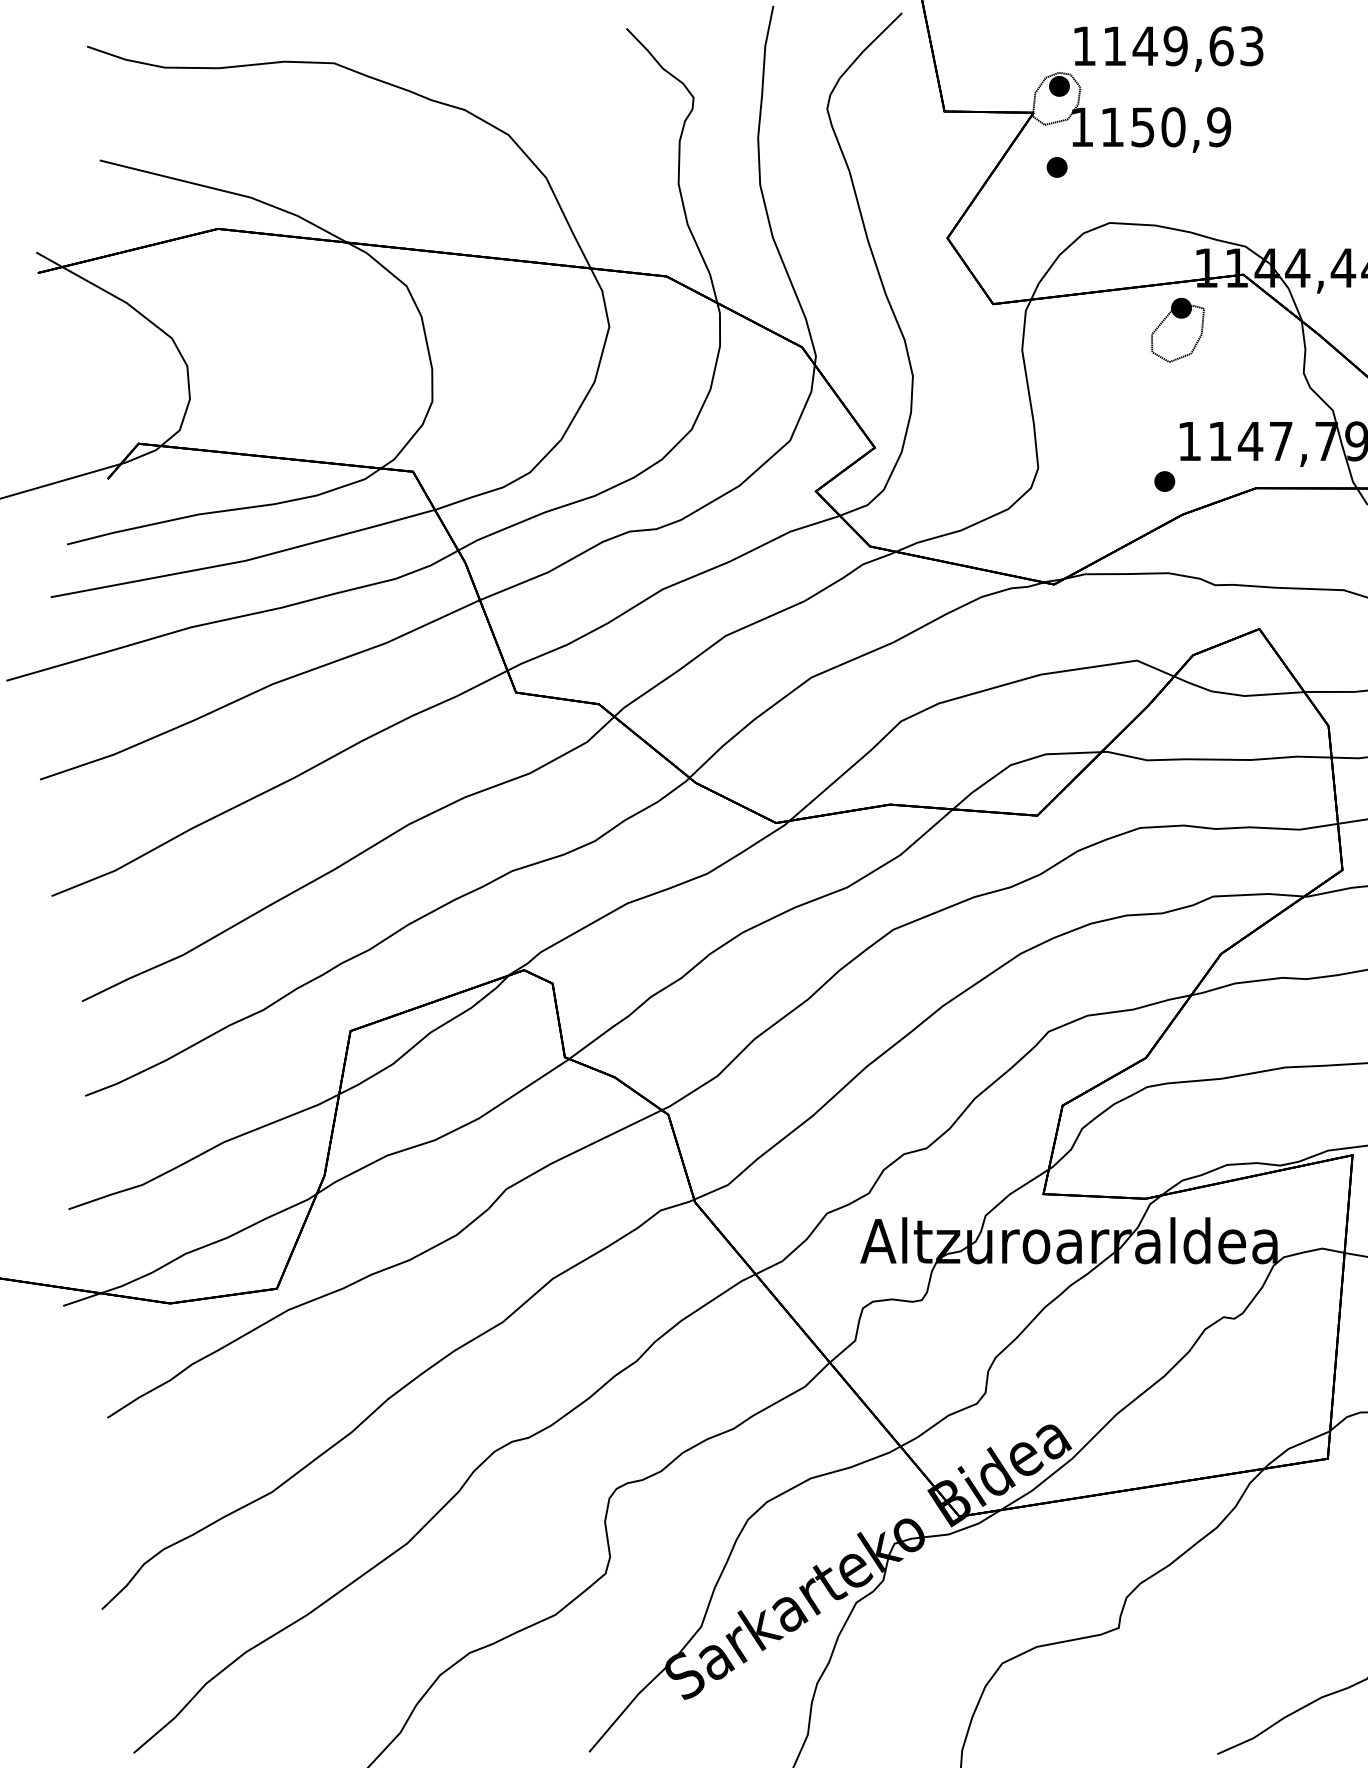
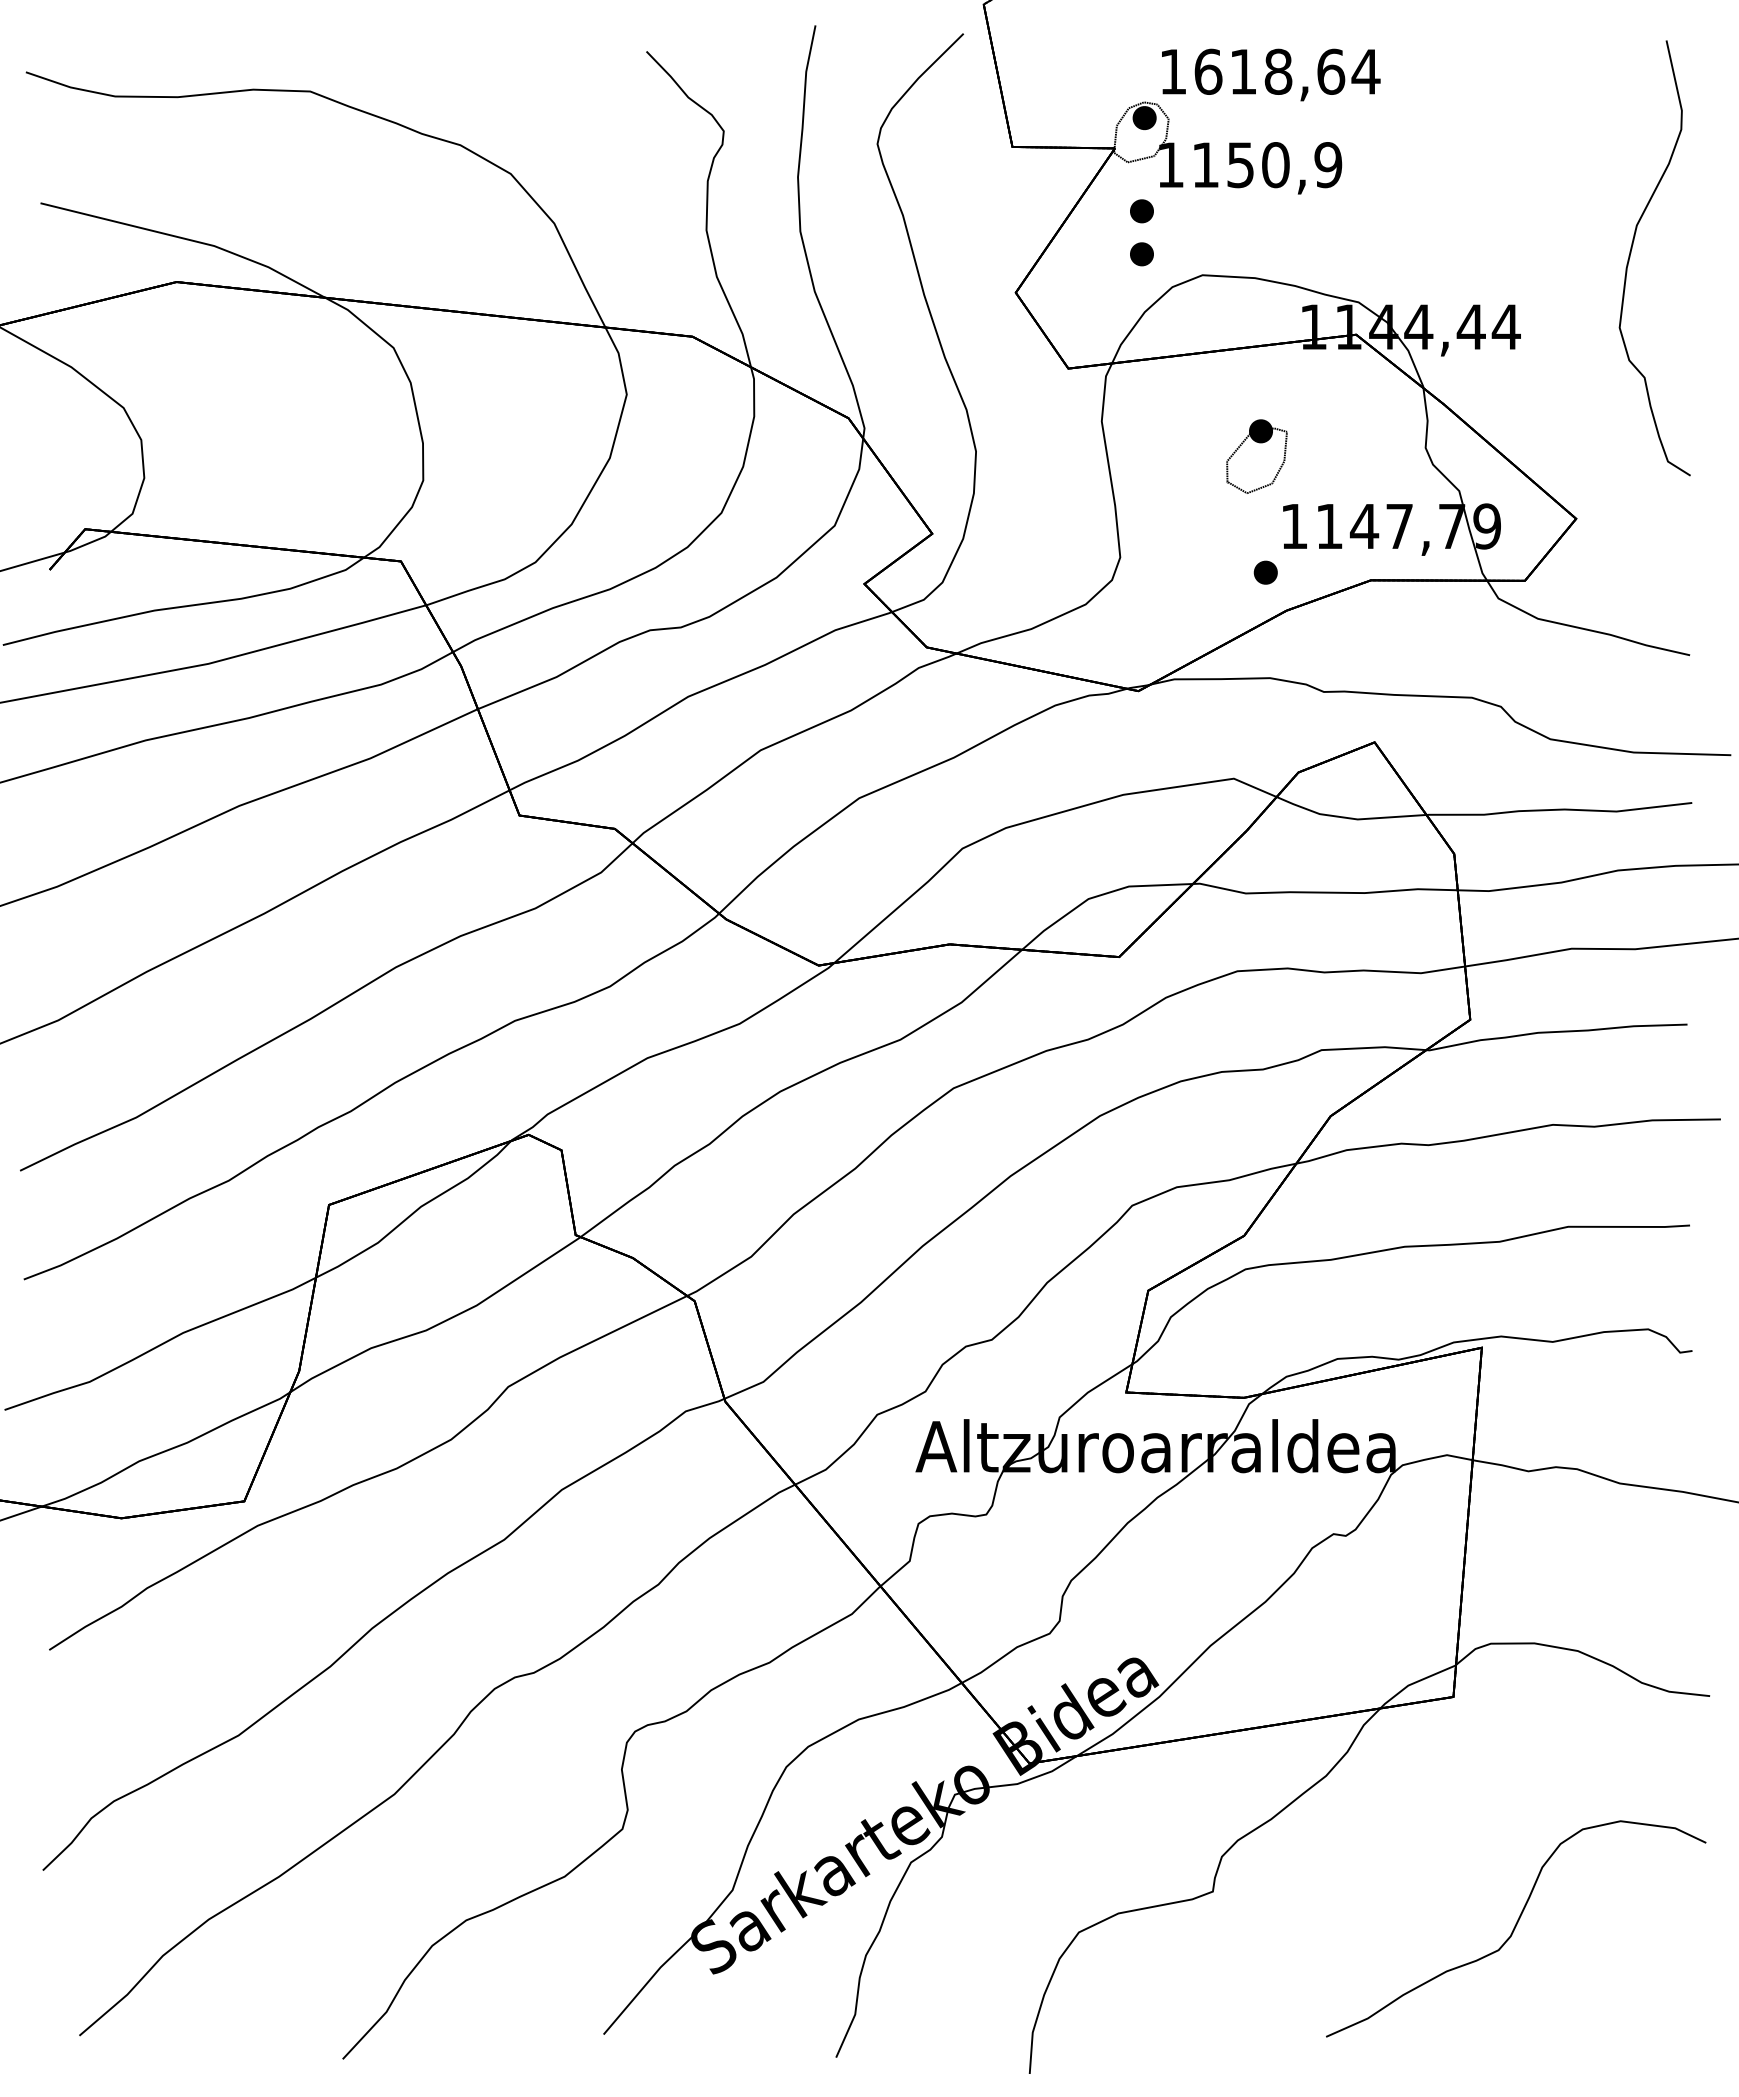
text: (1183, 45) -> (1287, 71), 1149,63 -> 1618,64
part: (1056, 204) -> (1141, 254), added
part: (1177, 330) -> (1256, 456), moved

